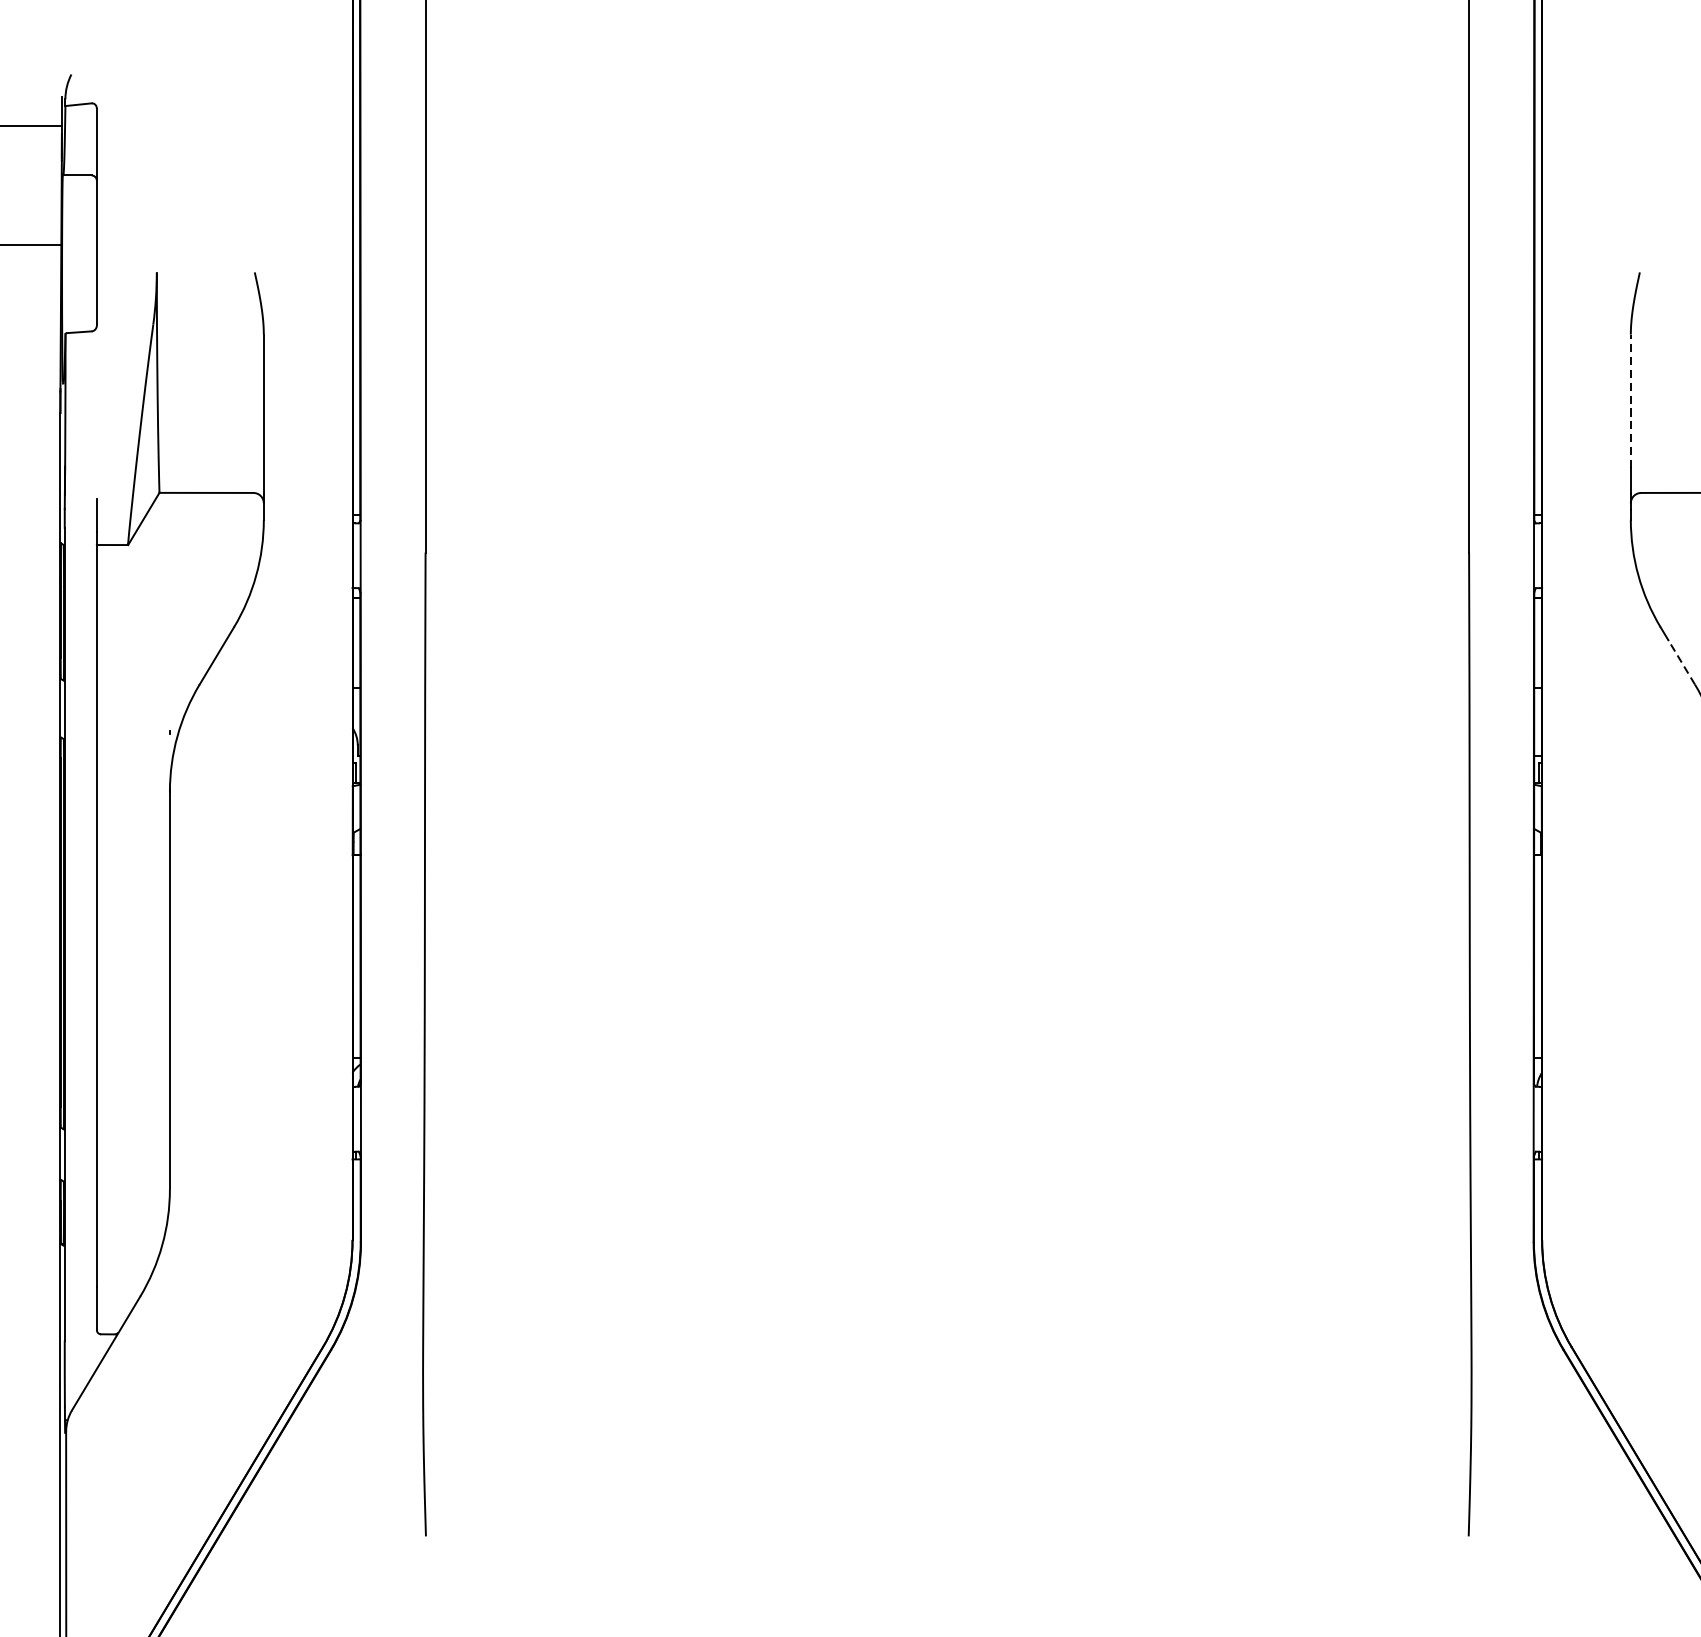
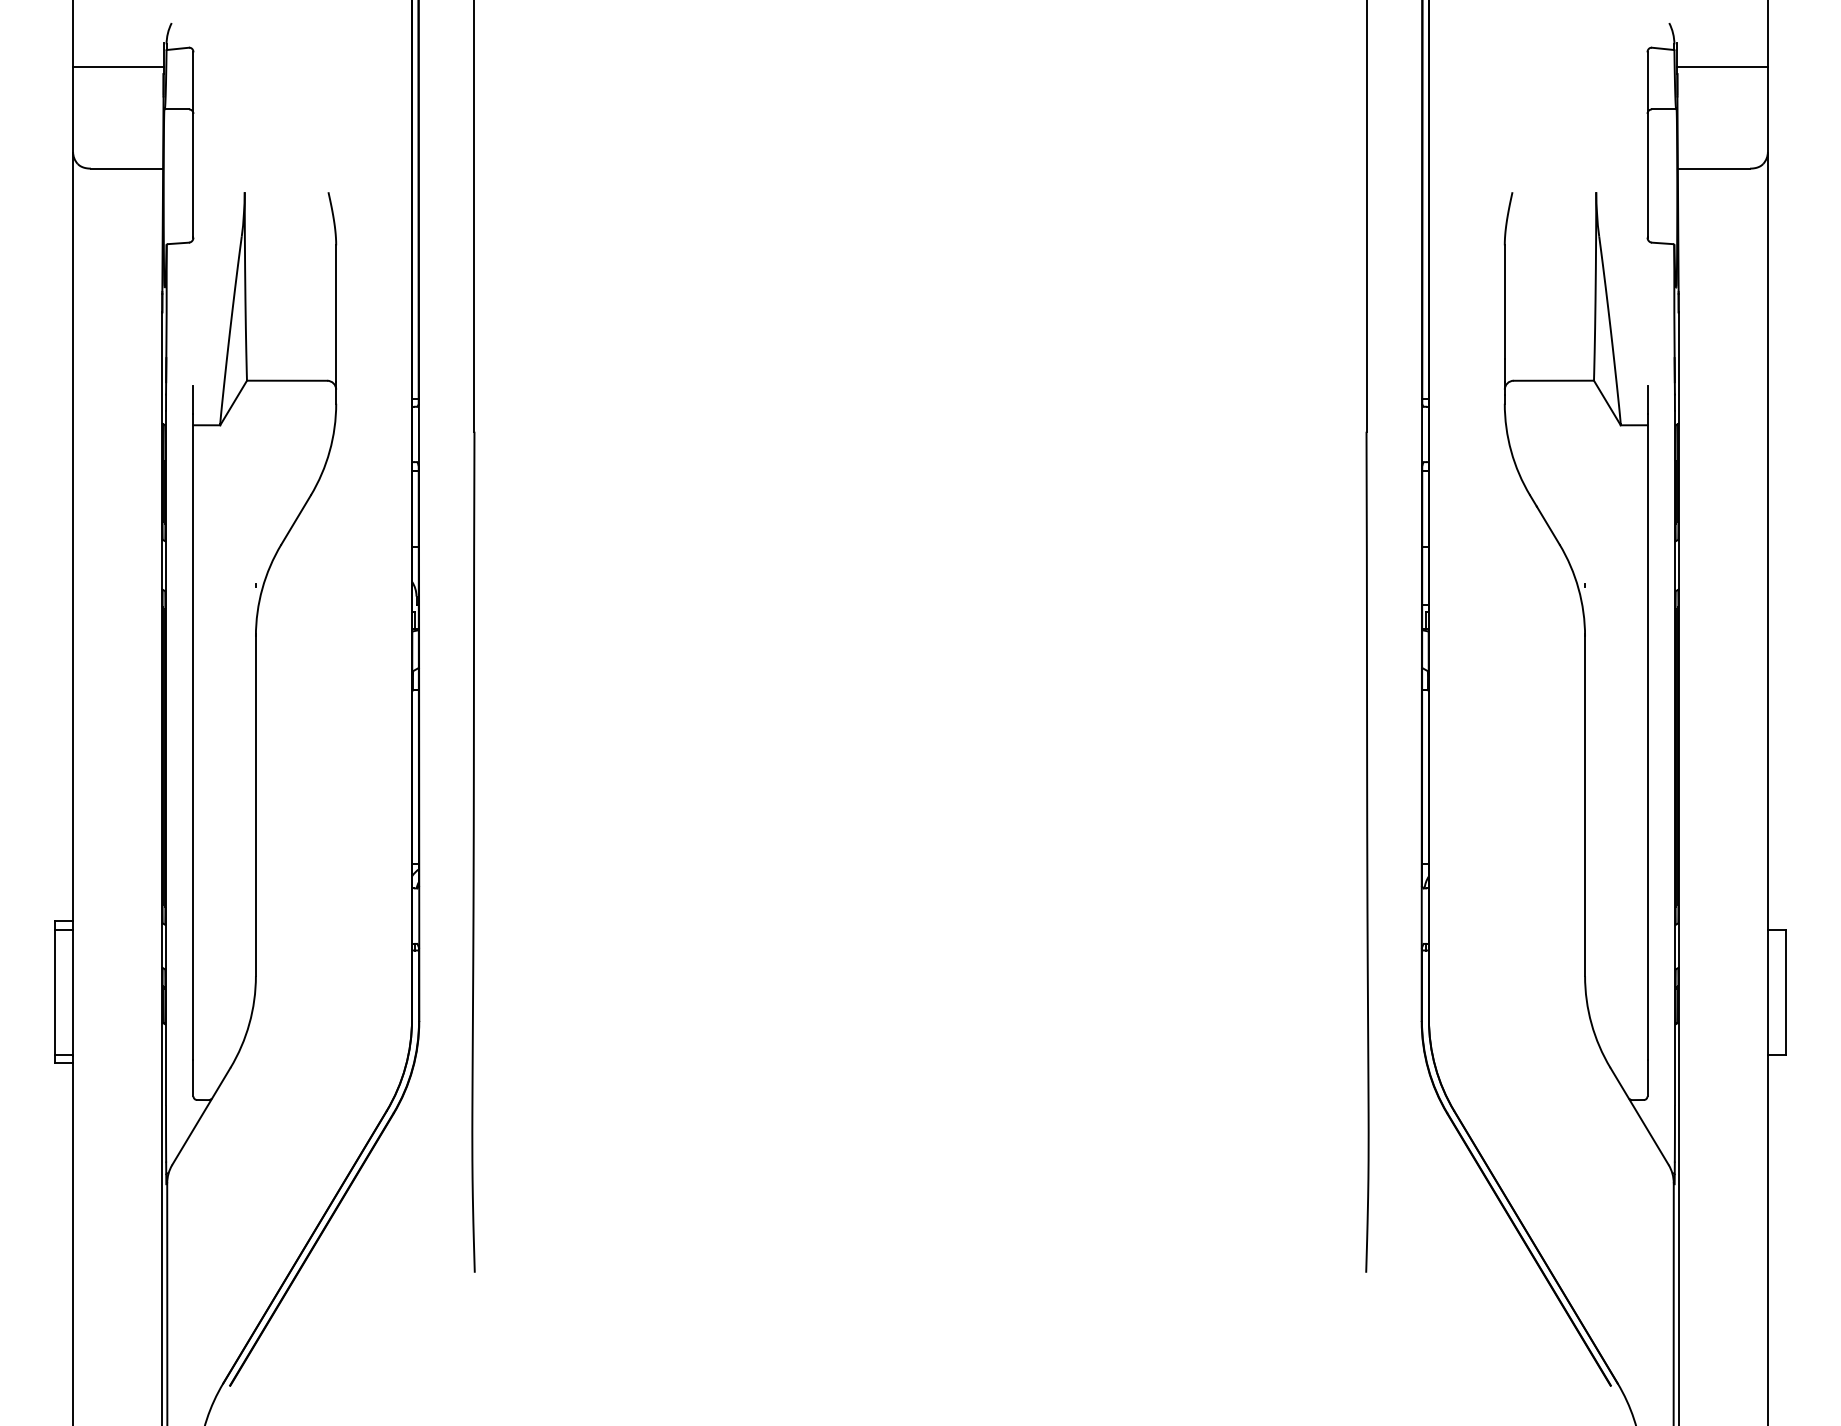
line: (1630, 400) -> (1504, 301), dashed -> solid
line: (1681, 662) -> (1548, 525), dashed -> solid

